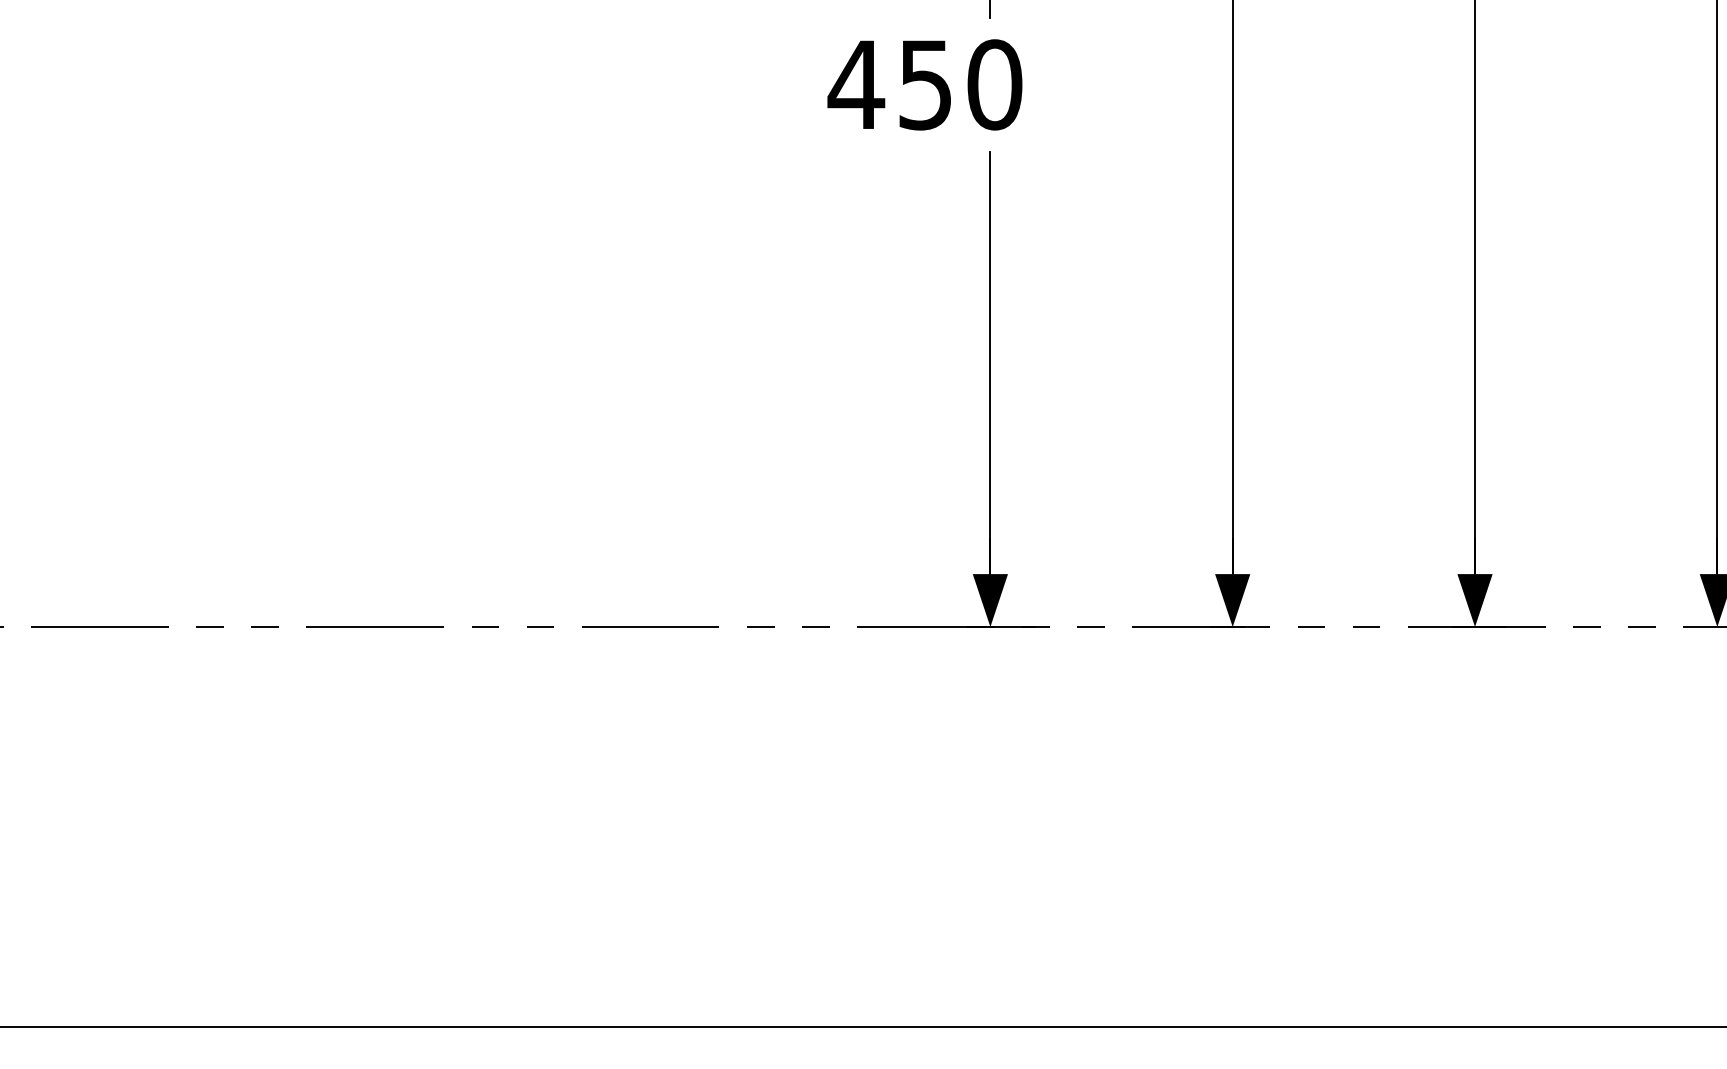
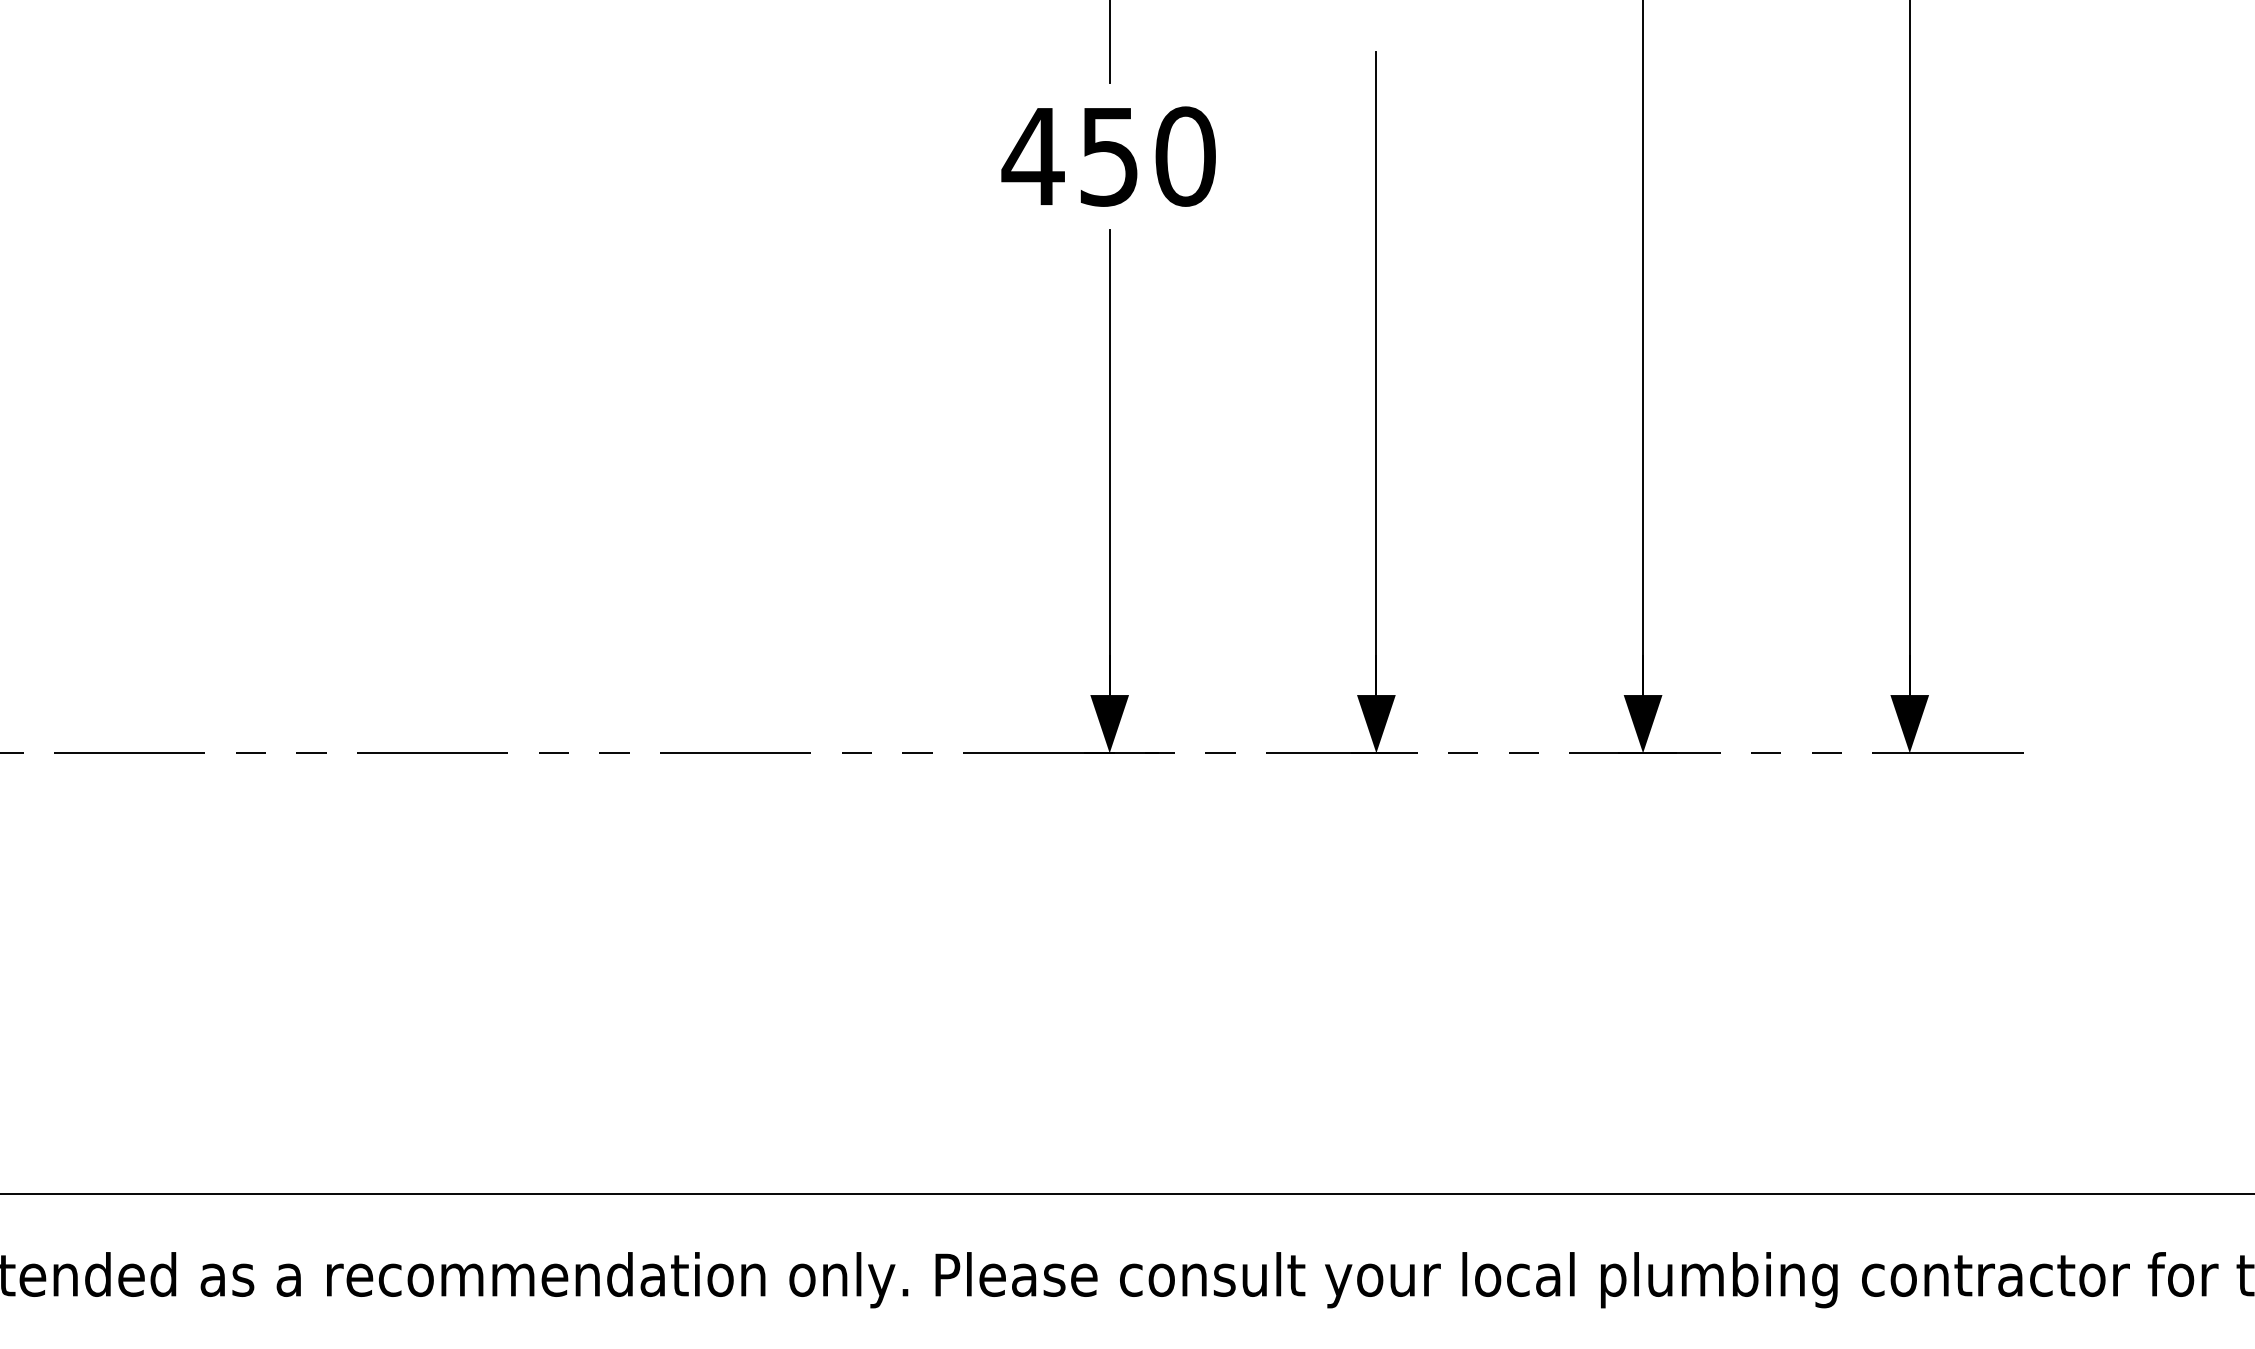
text: (924, 84) -> (1108, 156), moved

